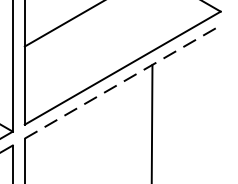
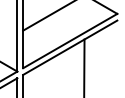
line: (123, 81) -> (70, 47), dashed -> solid

